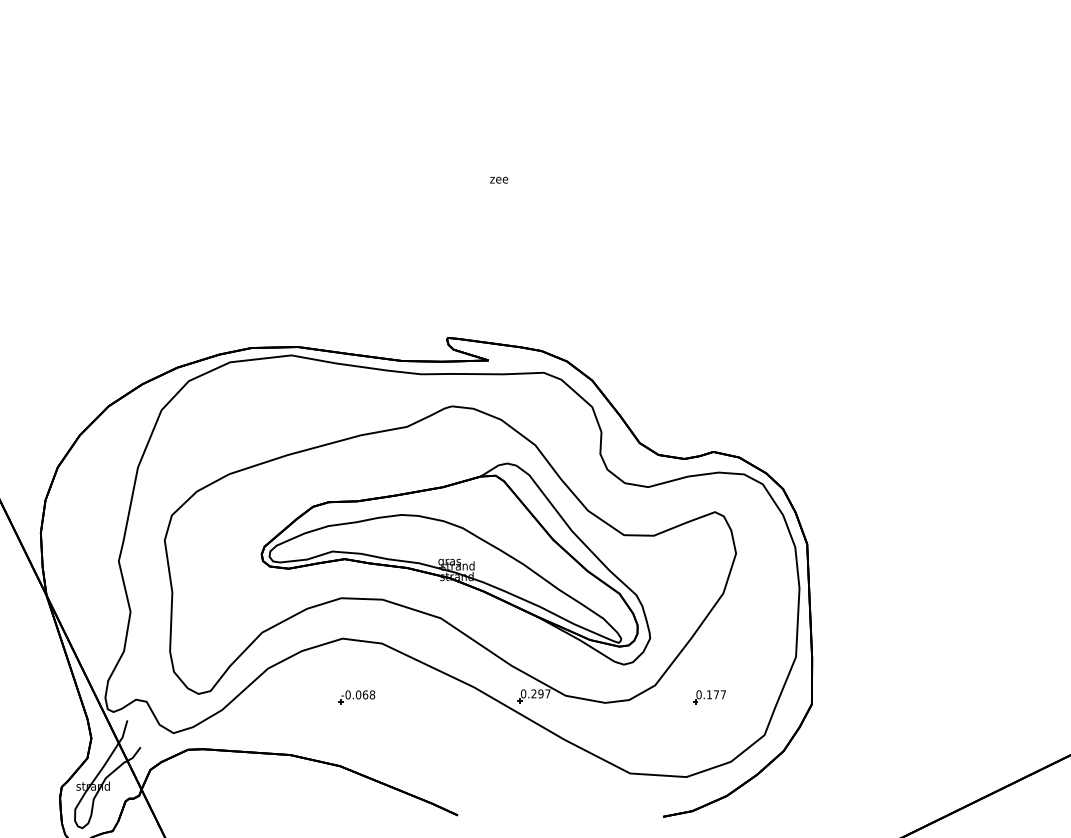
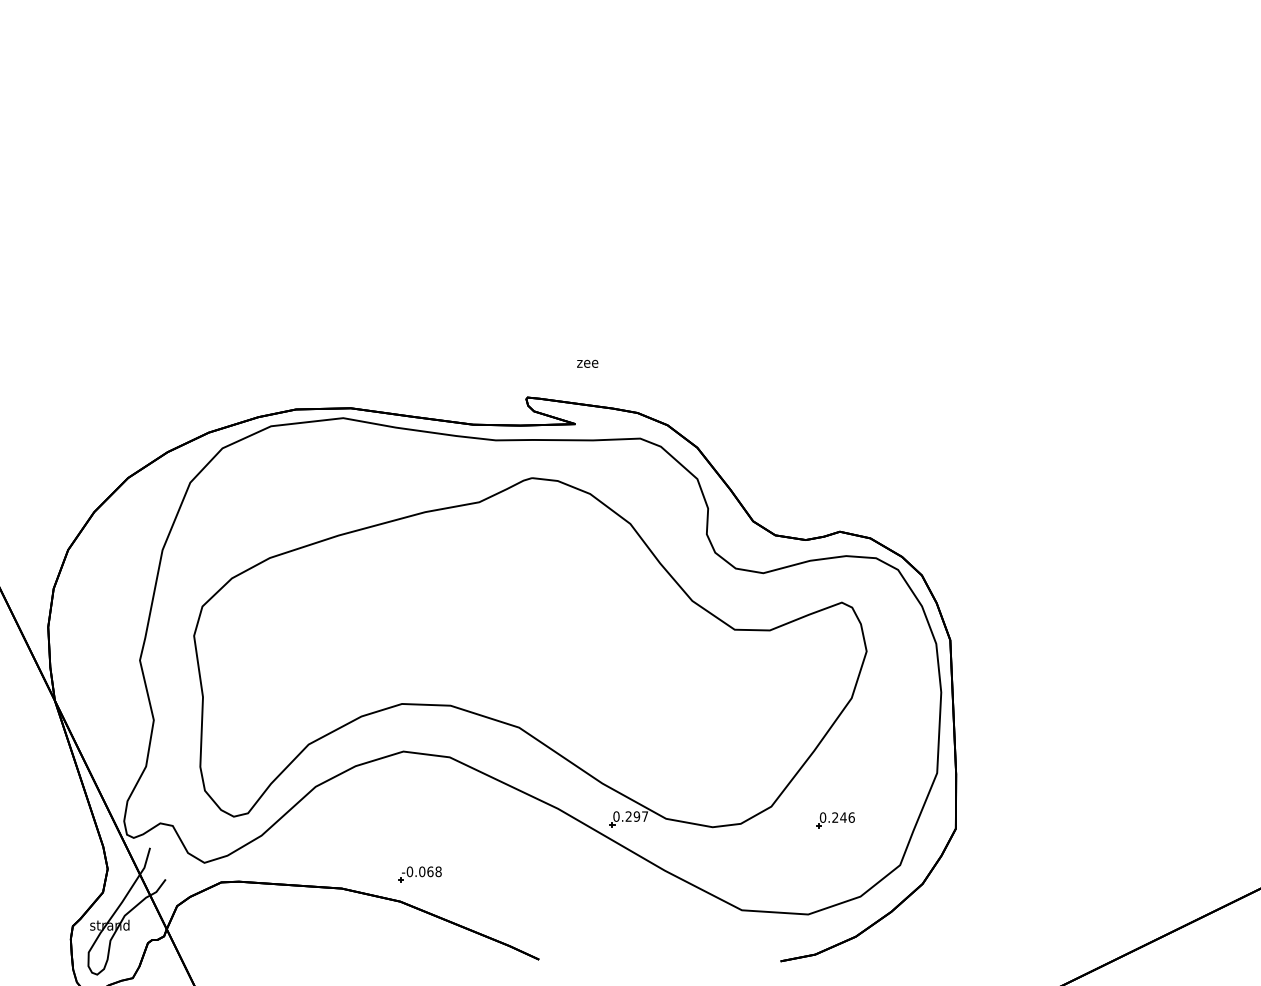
text: (498, 179) -> (587, 363), moved
part: (455, 563) -> (536, 663), removed
text: (716, 694) -> (843, 817), 0.177 -> 0.246
part: (356, 697) -> (419, 874), moved

